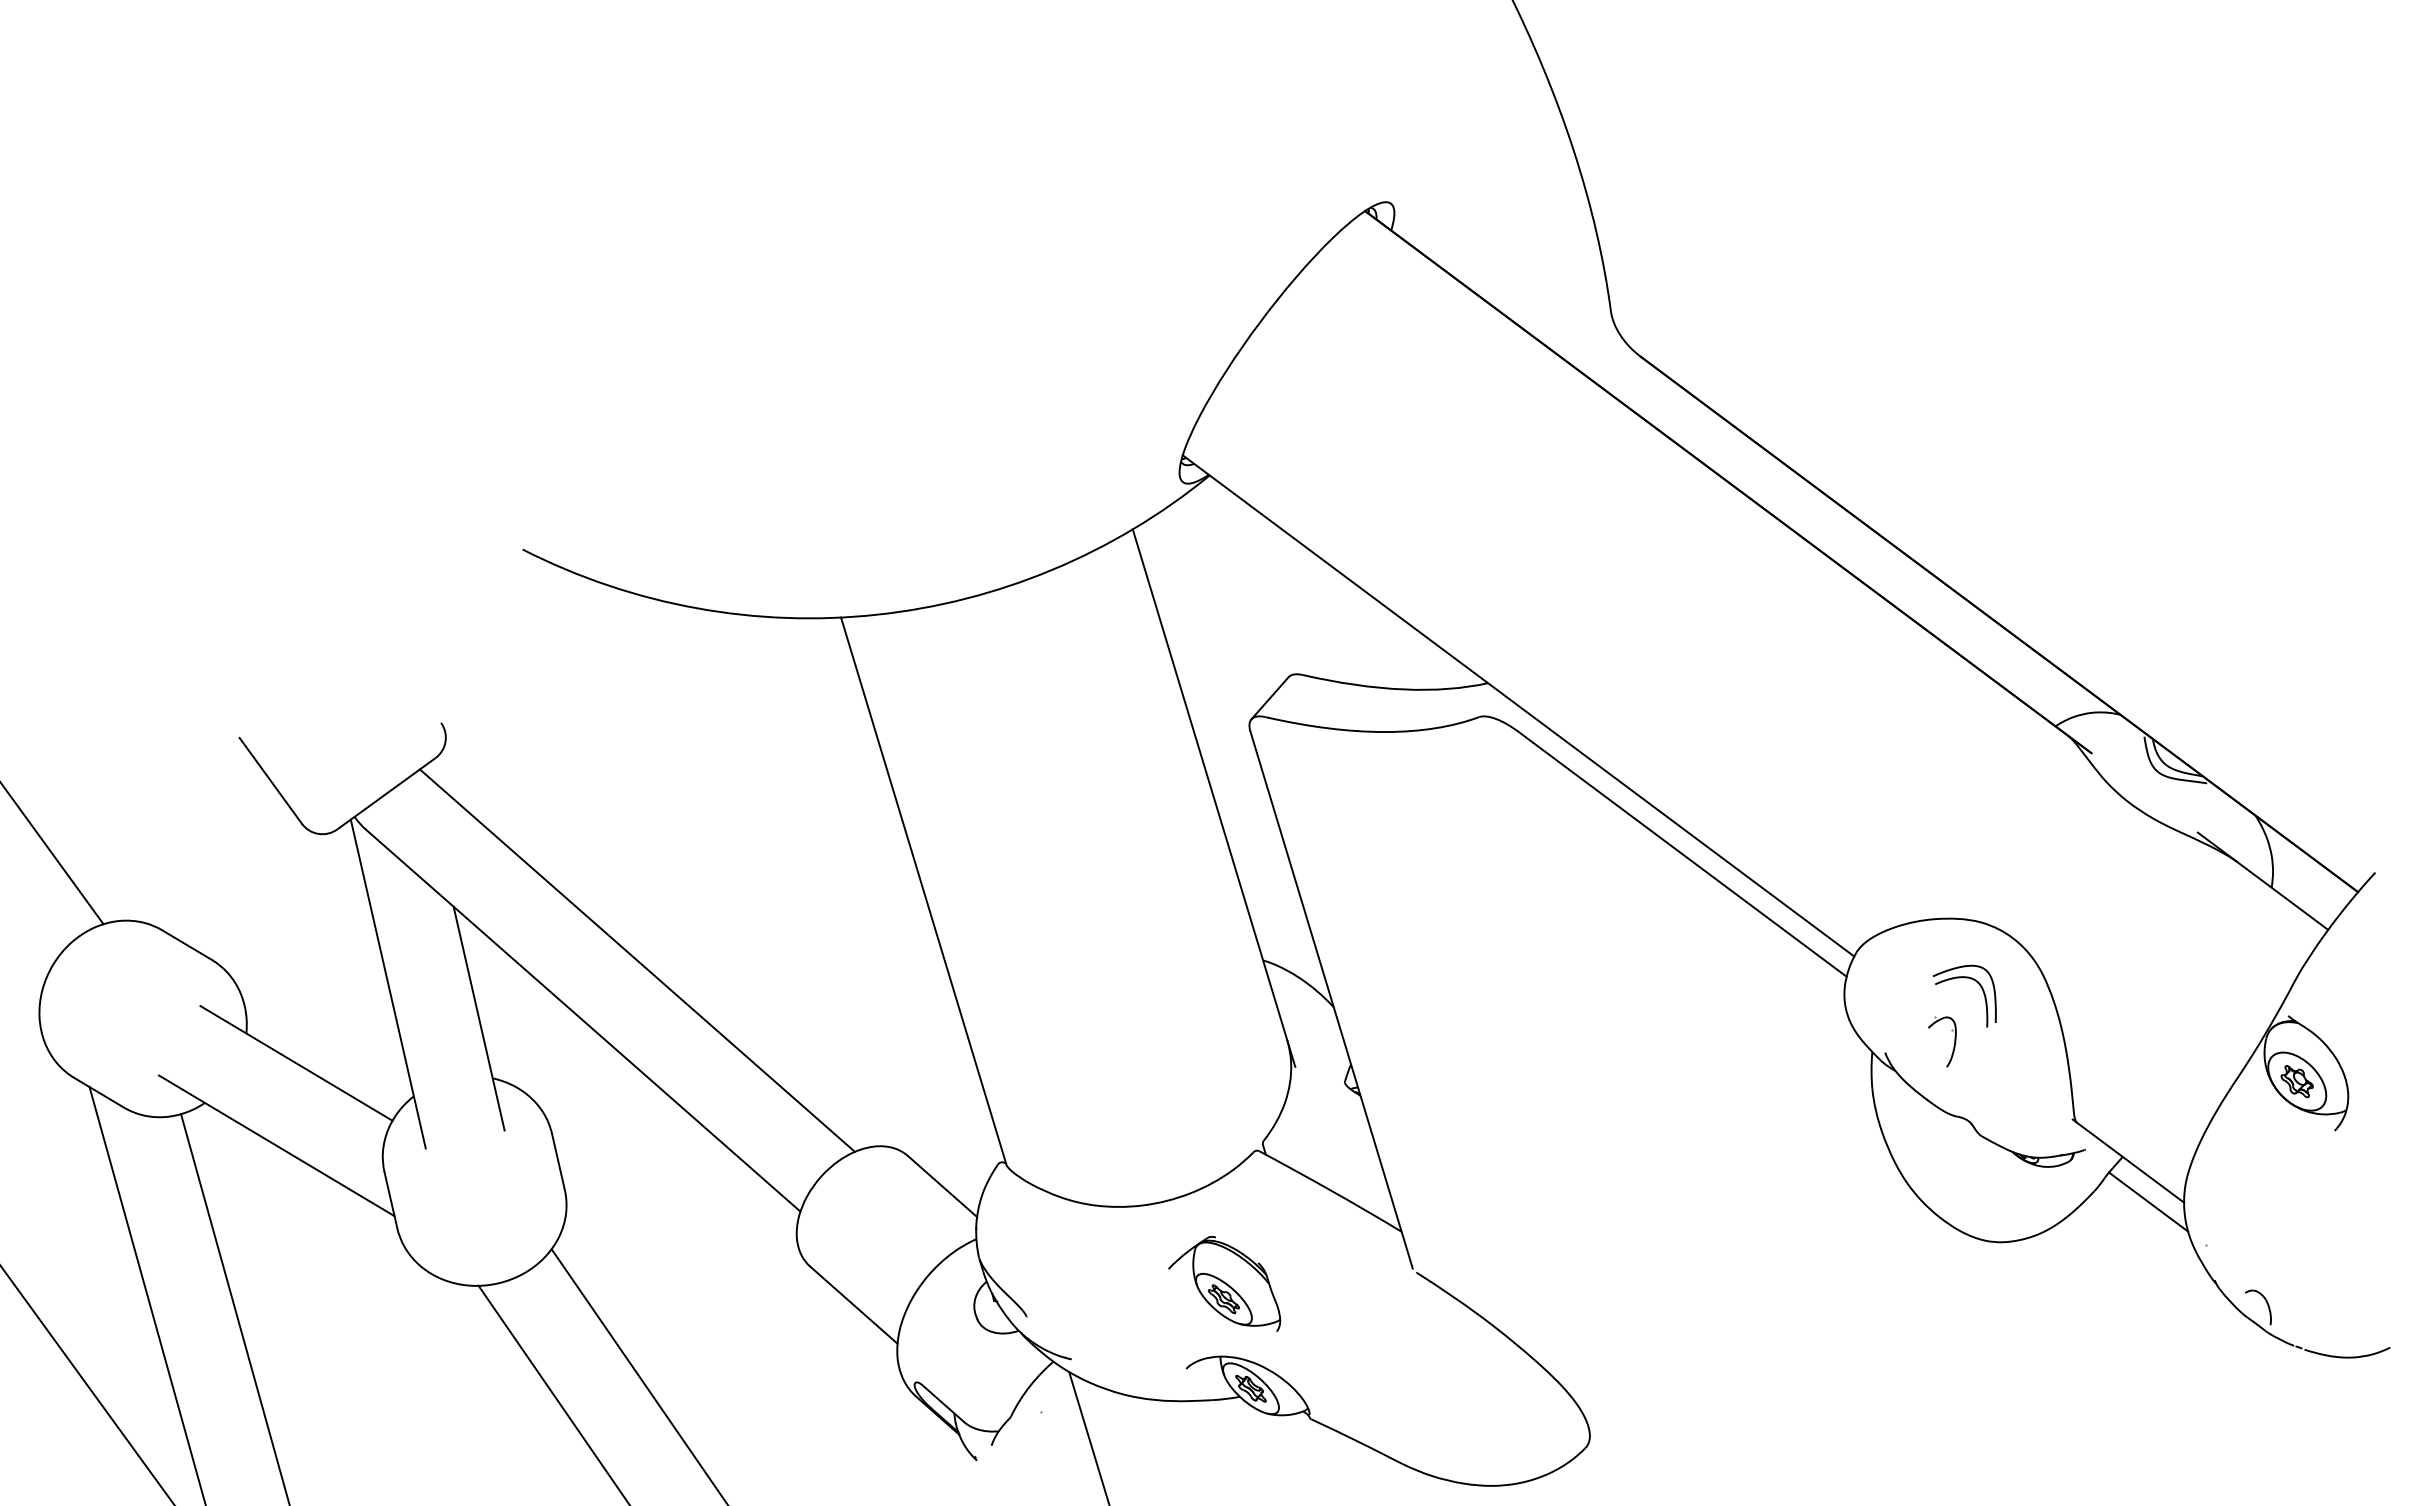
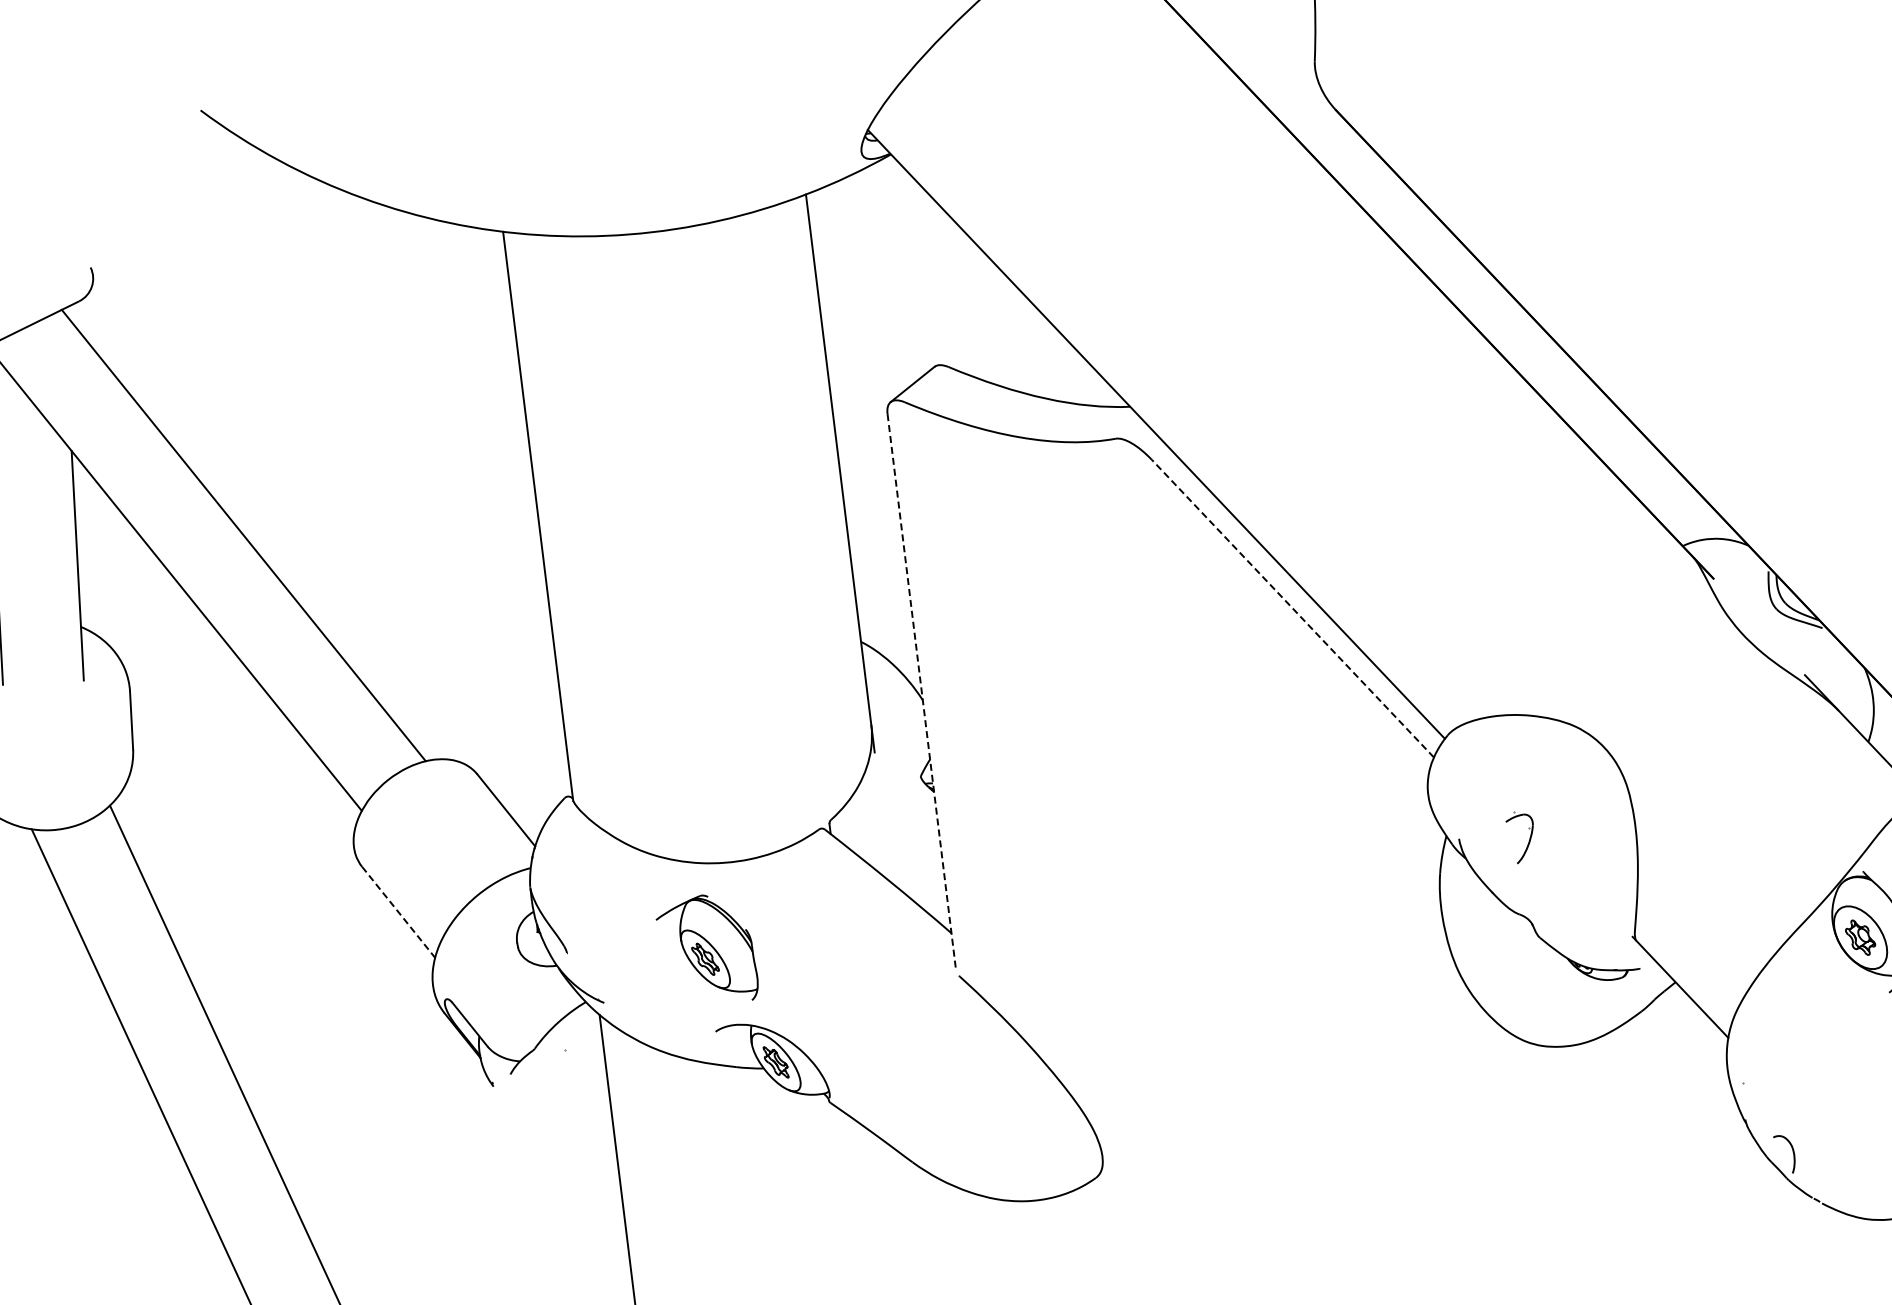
line: (1682, 854) -> (1292, 608), solid -> dashed
part: (1964, 978) -> (1549, 779), removed
line: (1331, 1000) -> (921, 693), solid -> dashed
line: (2148, 1201) -> (1693, 1030), removed
part: (1224, 1283) -> (708, 943), moved
line: (854, 1305) -> (399, 912), solid -> dashed

